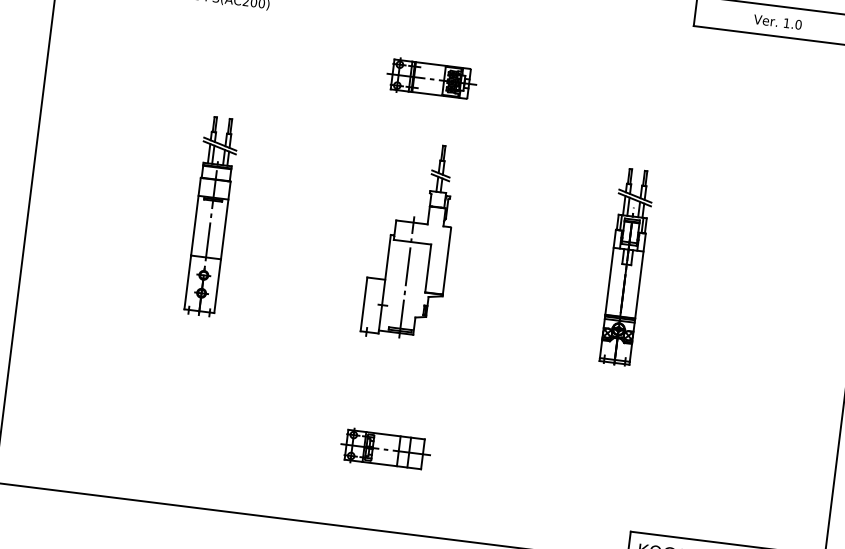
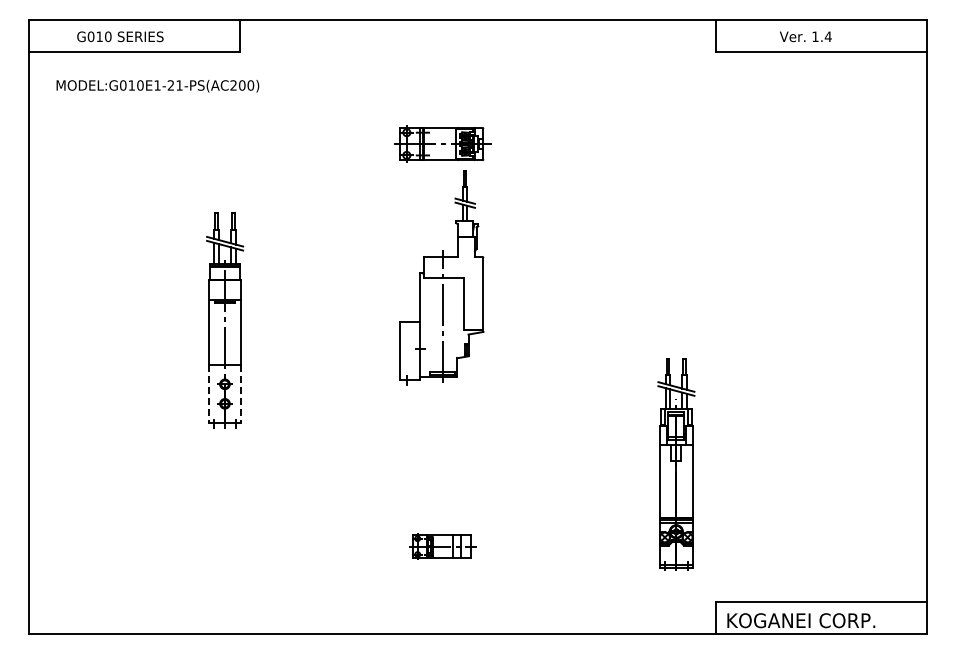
text: (797, 24) -> (827, 36), 1.0 -> 1.4
part: (410, 241) -> (441, 277), moved
part: (626, 267) -> (676, 464), moved
line: (187, 282) -> (208, 394), solid -> dashed
line: (217, 286) -> (241, 394), solid -> dashed
part: (385, 449) -> (442, 546), size x0.7

